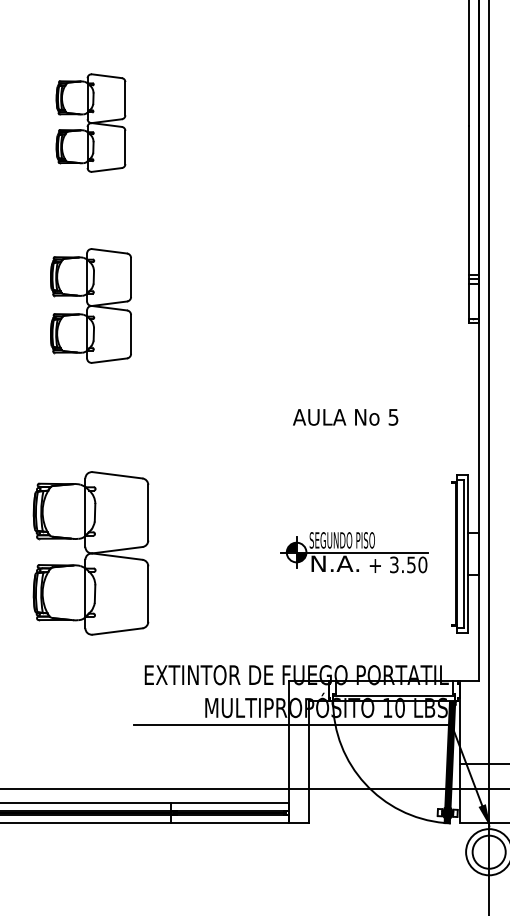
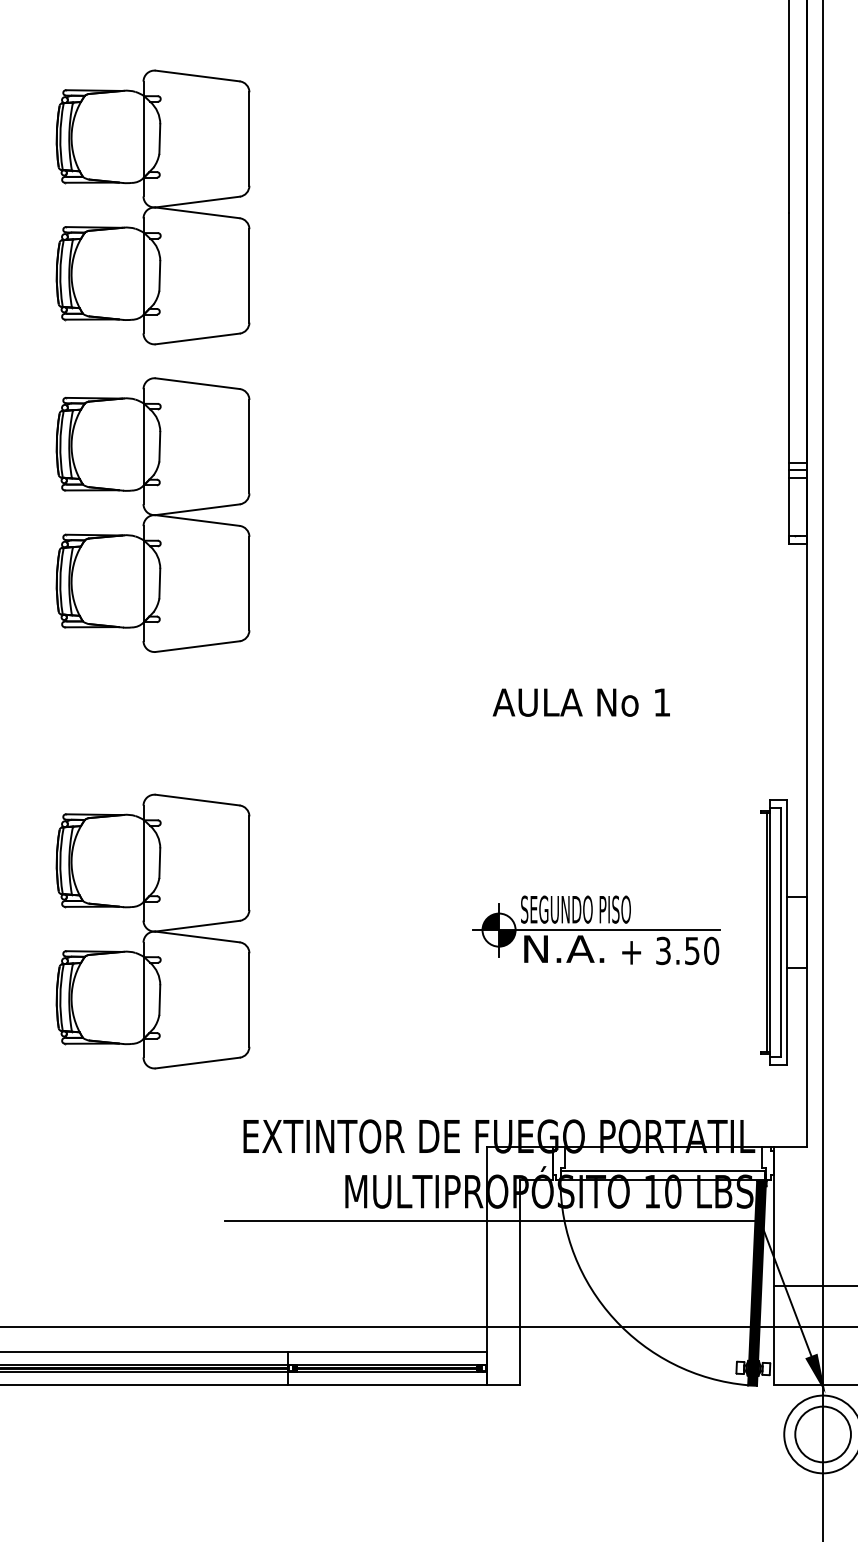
part: (90, 122) -> (152, 206), size x1.67
part: (90, 305) -> (152, 514), size x1.43
text: (393, 417) -> (662, 702), 5 -> 1

